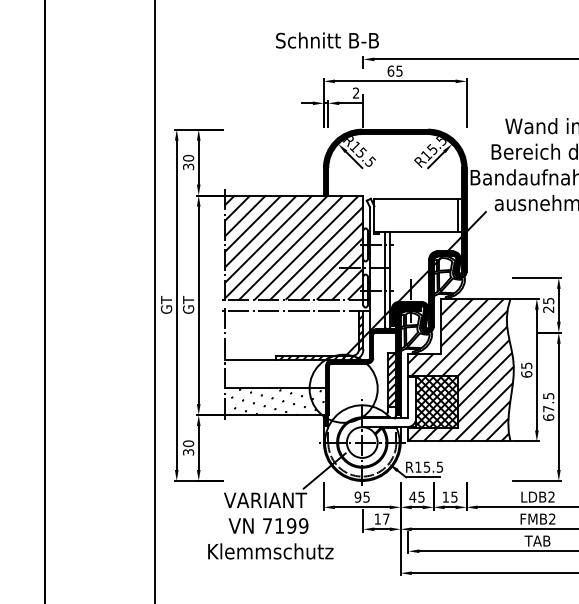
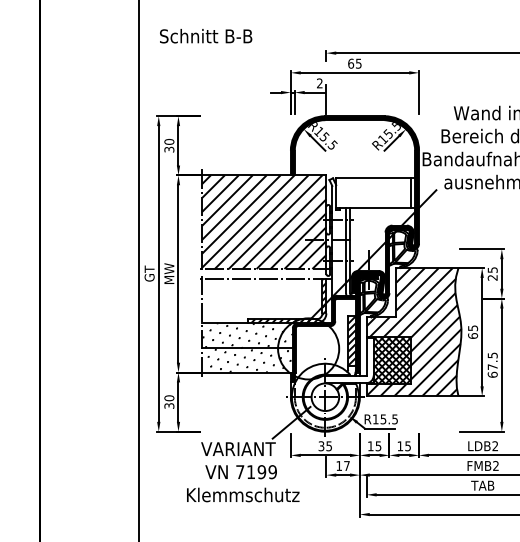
text: (327, 40) -> (206, 36), moved
text: (188, 304) -> (169, 273), GT -> MW
hatch: (275, 373) -> (247, 335), added
text: (357, 496) -> (321, 445), 95 -> 35
text: (412, 496) -> (370, 445), 45 -> 15

